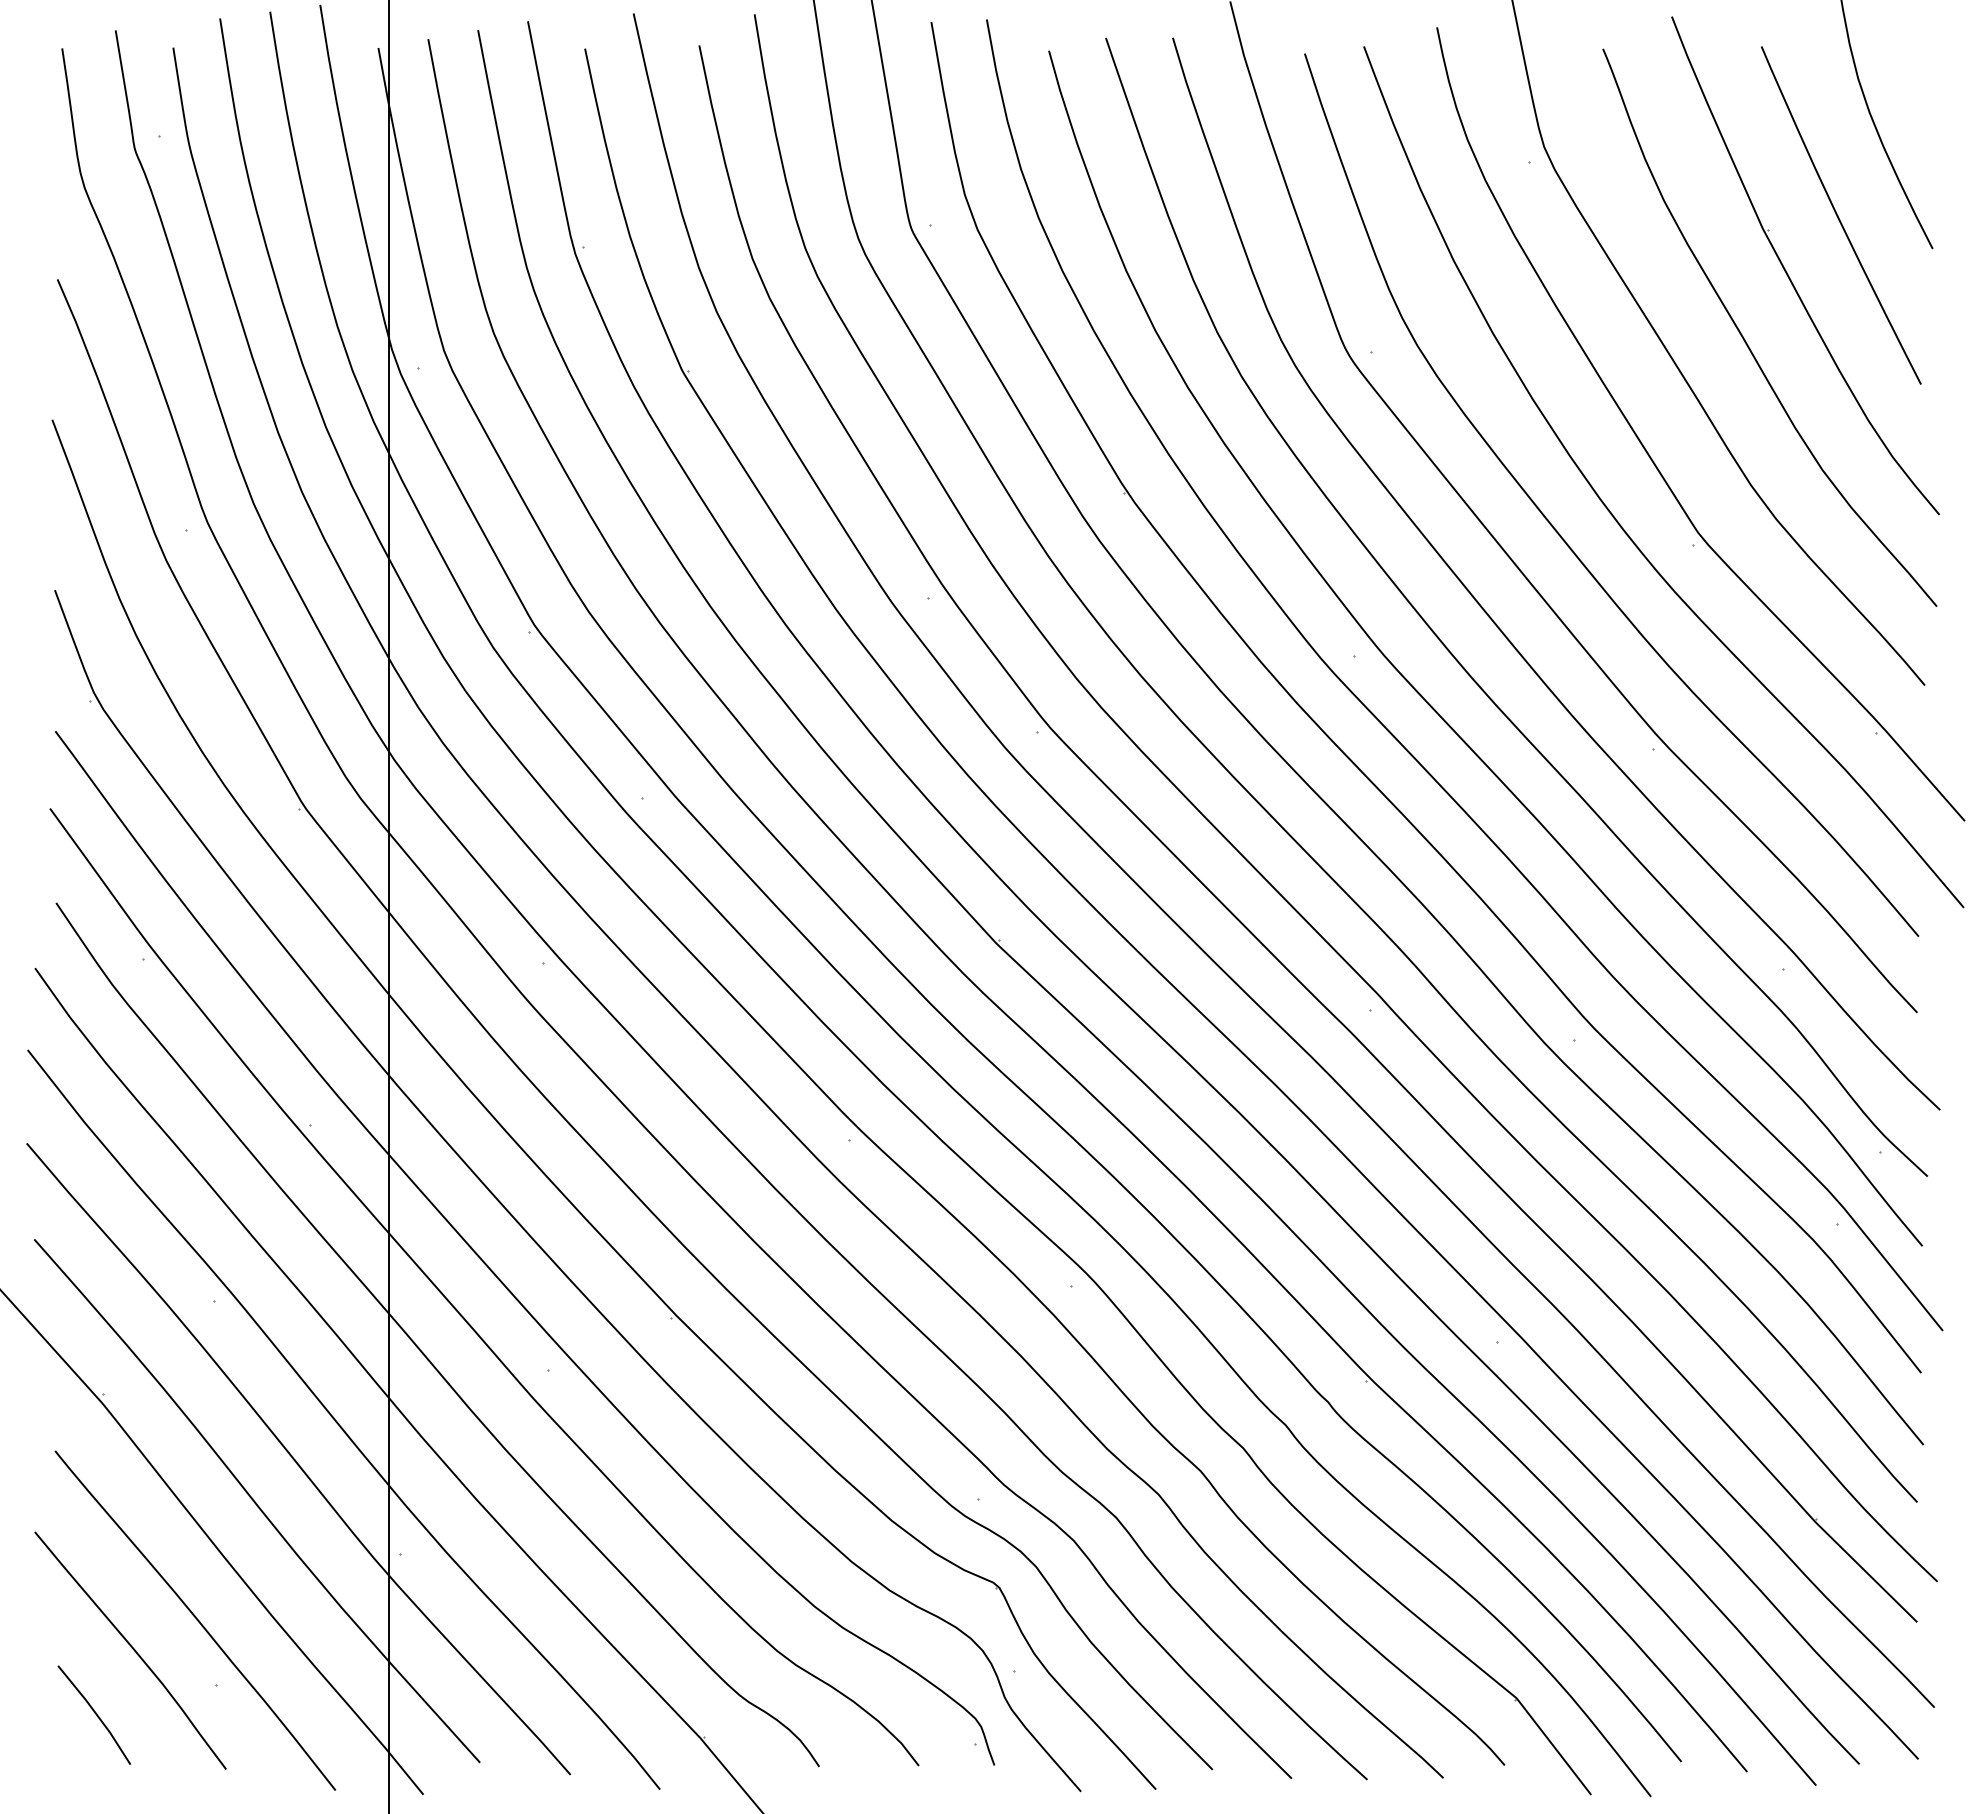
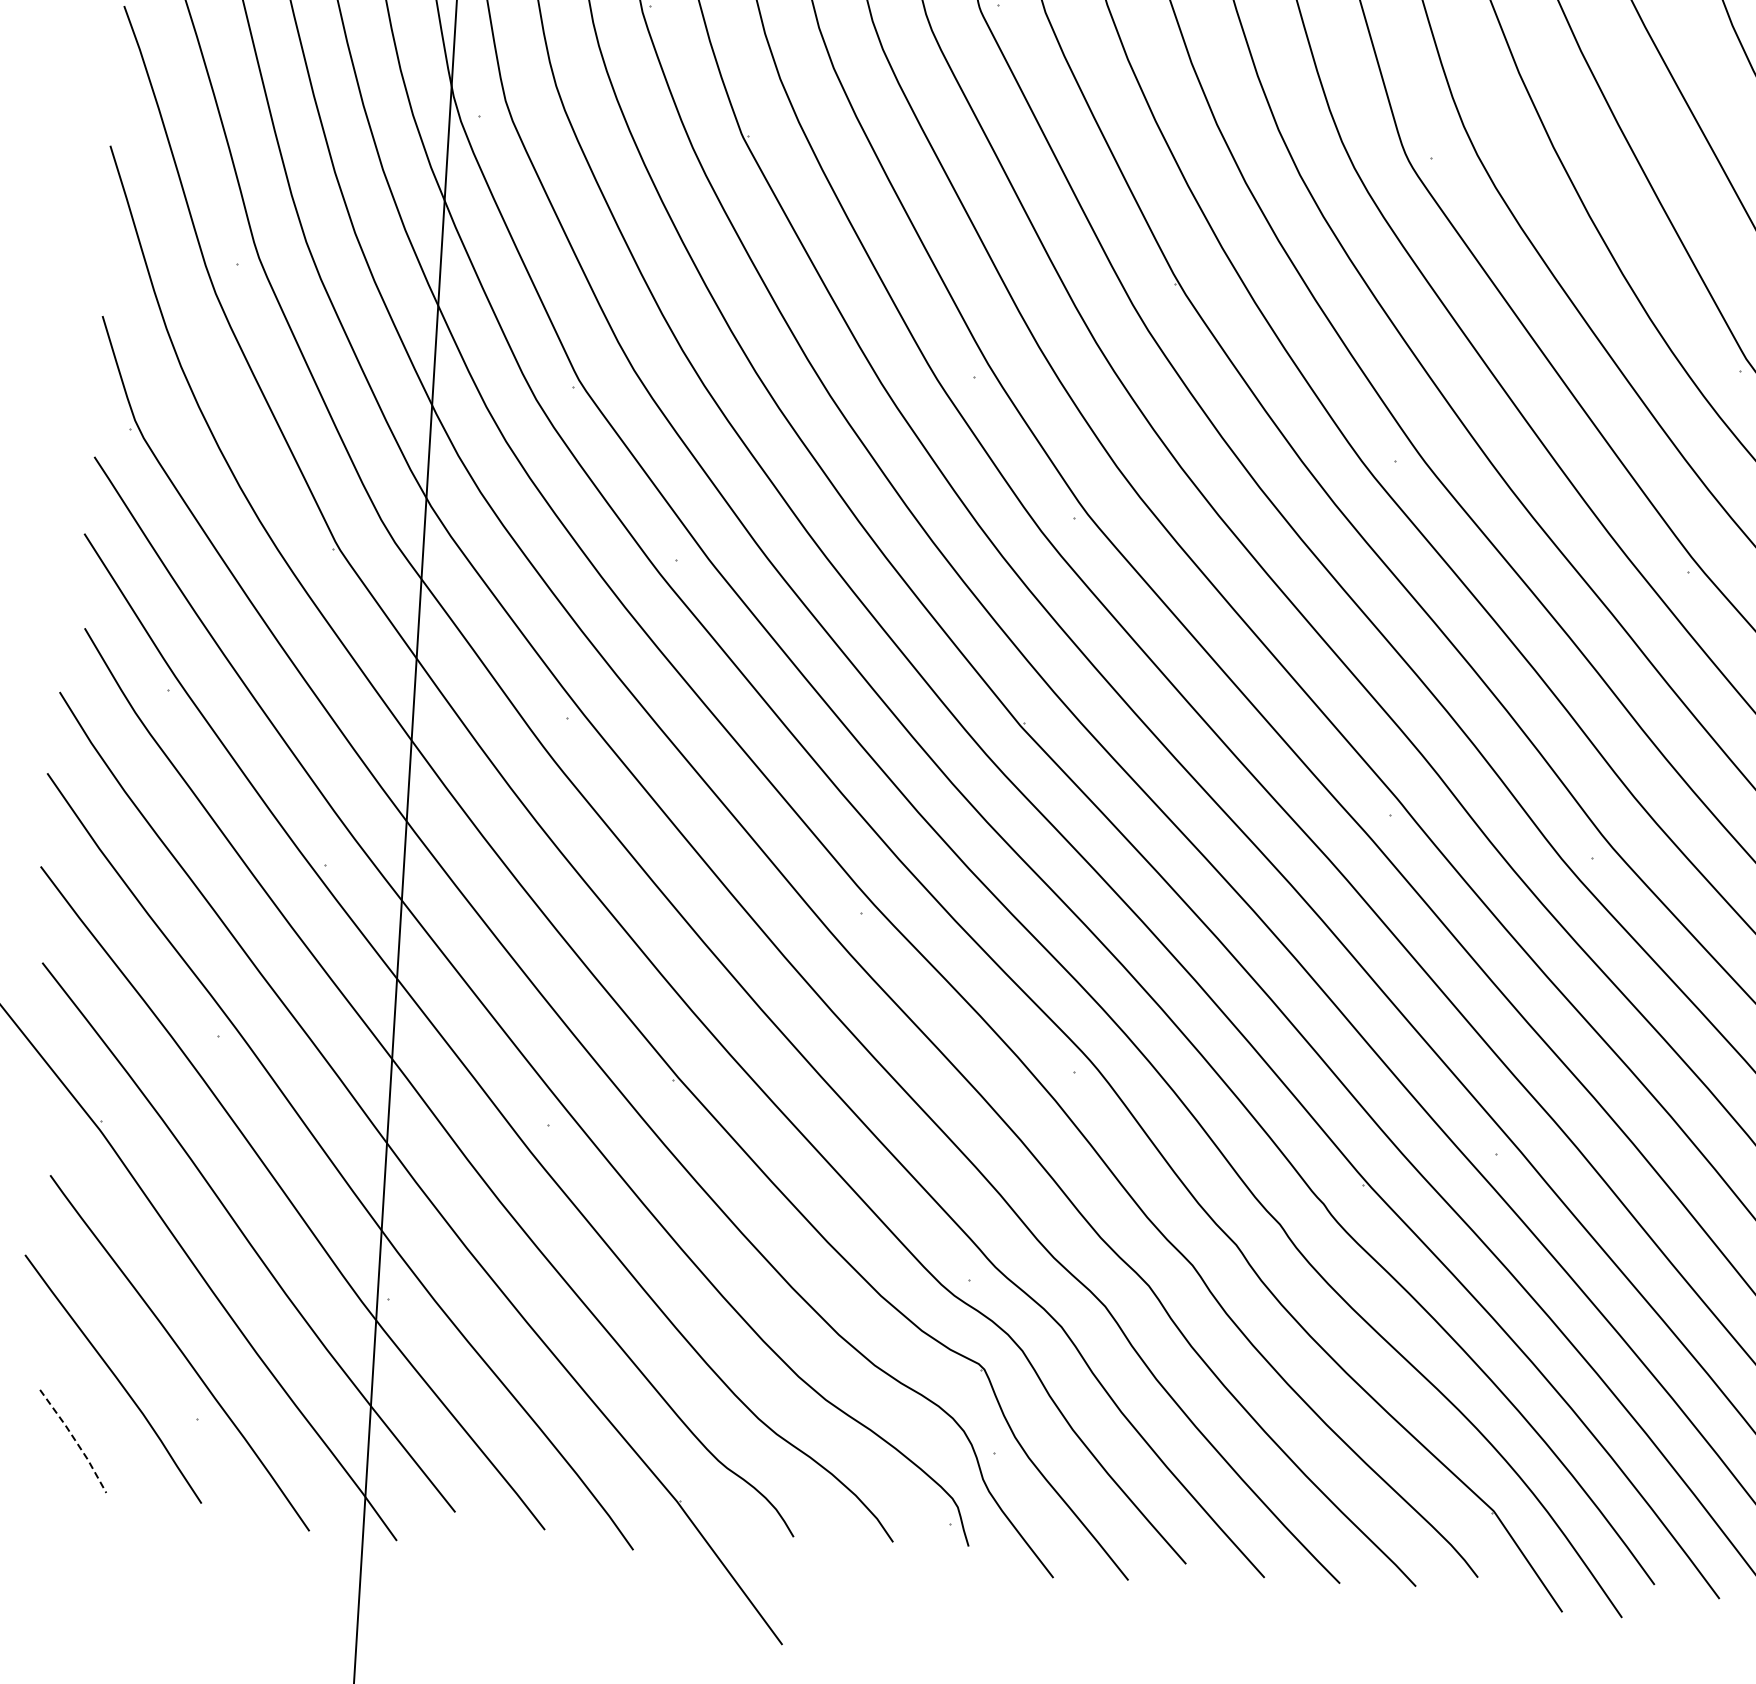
line: (96, 1714) -> (75, 1440), solid -> dashed

